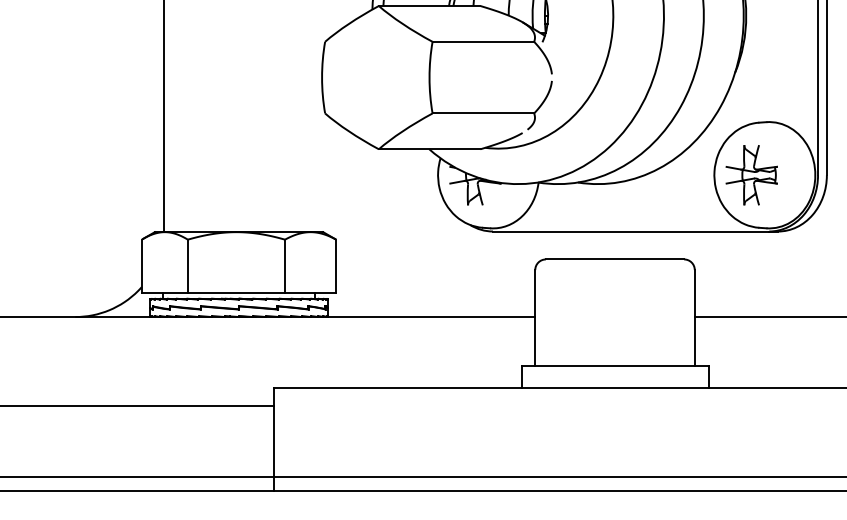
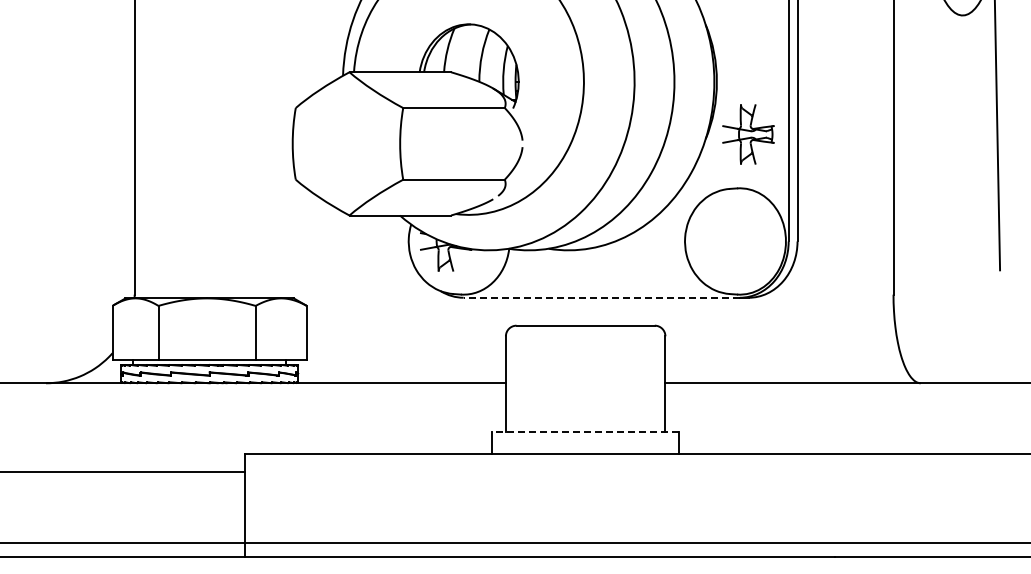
part: (751, 175) -> (748, 134), moved
line: (630, 231) -> (601, 297), solid -> dashed
line: (614, 366) -> (585, 432), solid -> dashed

